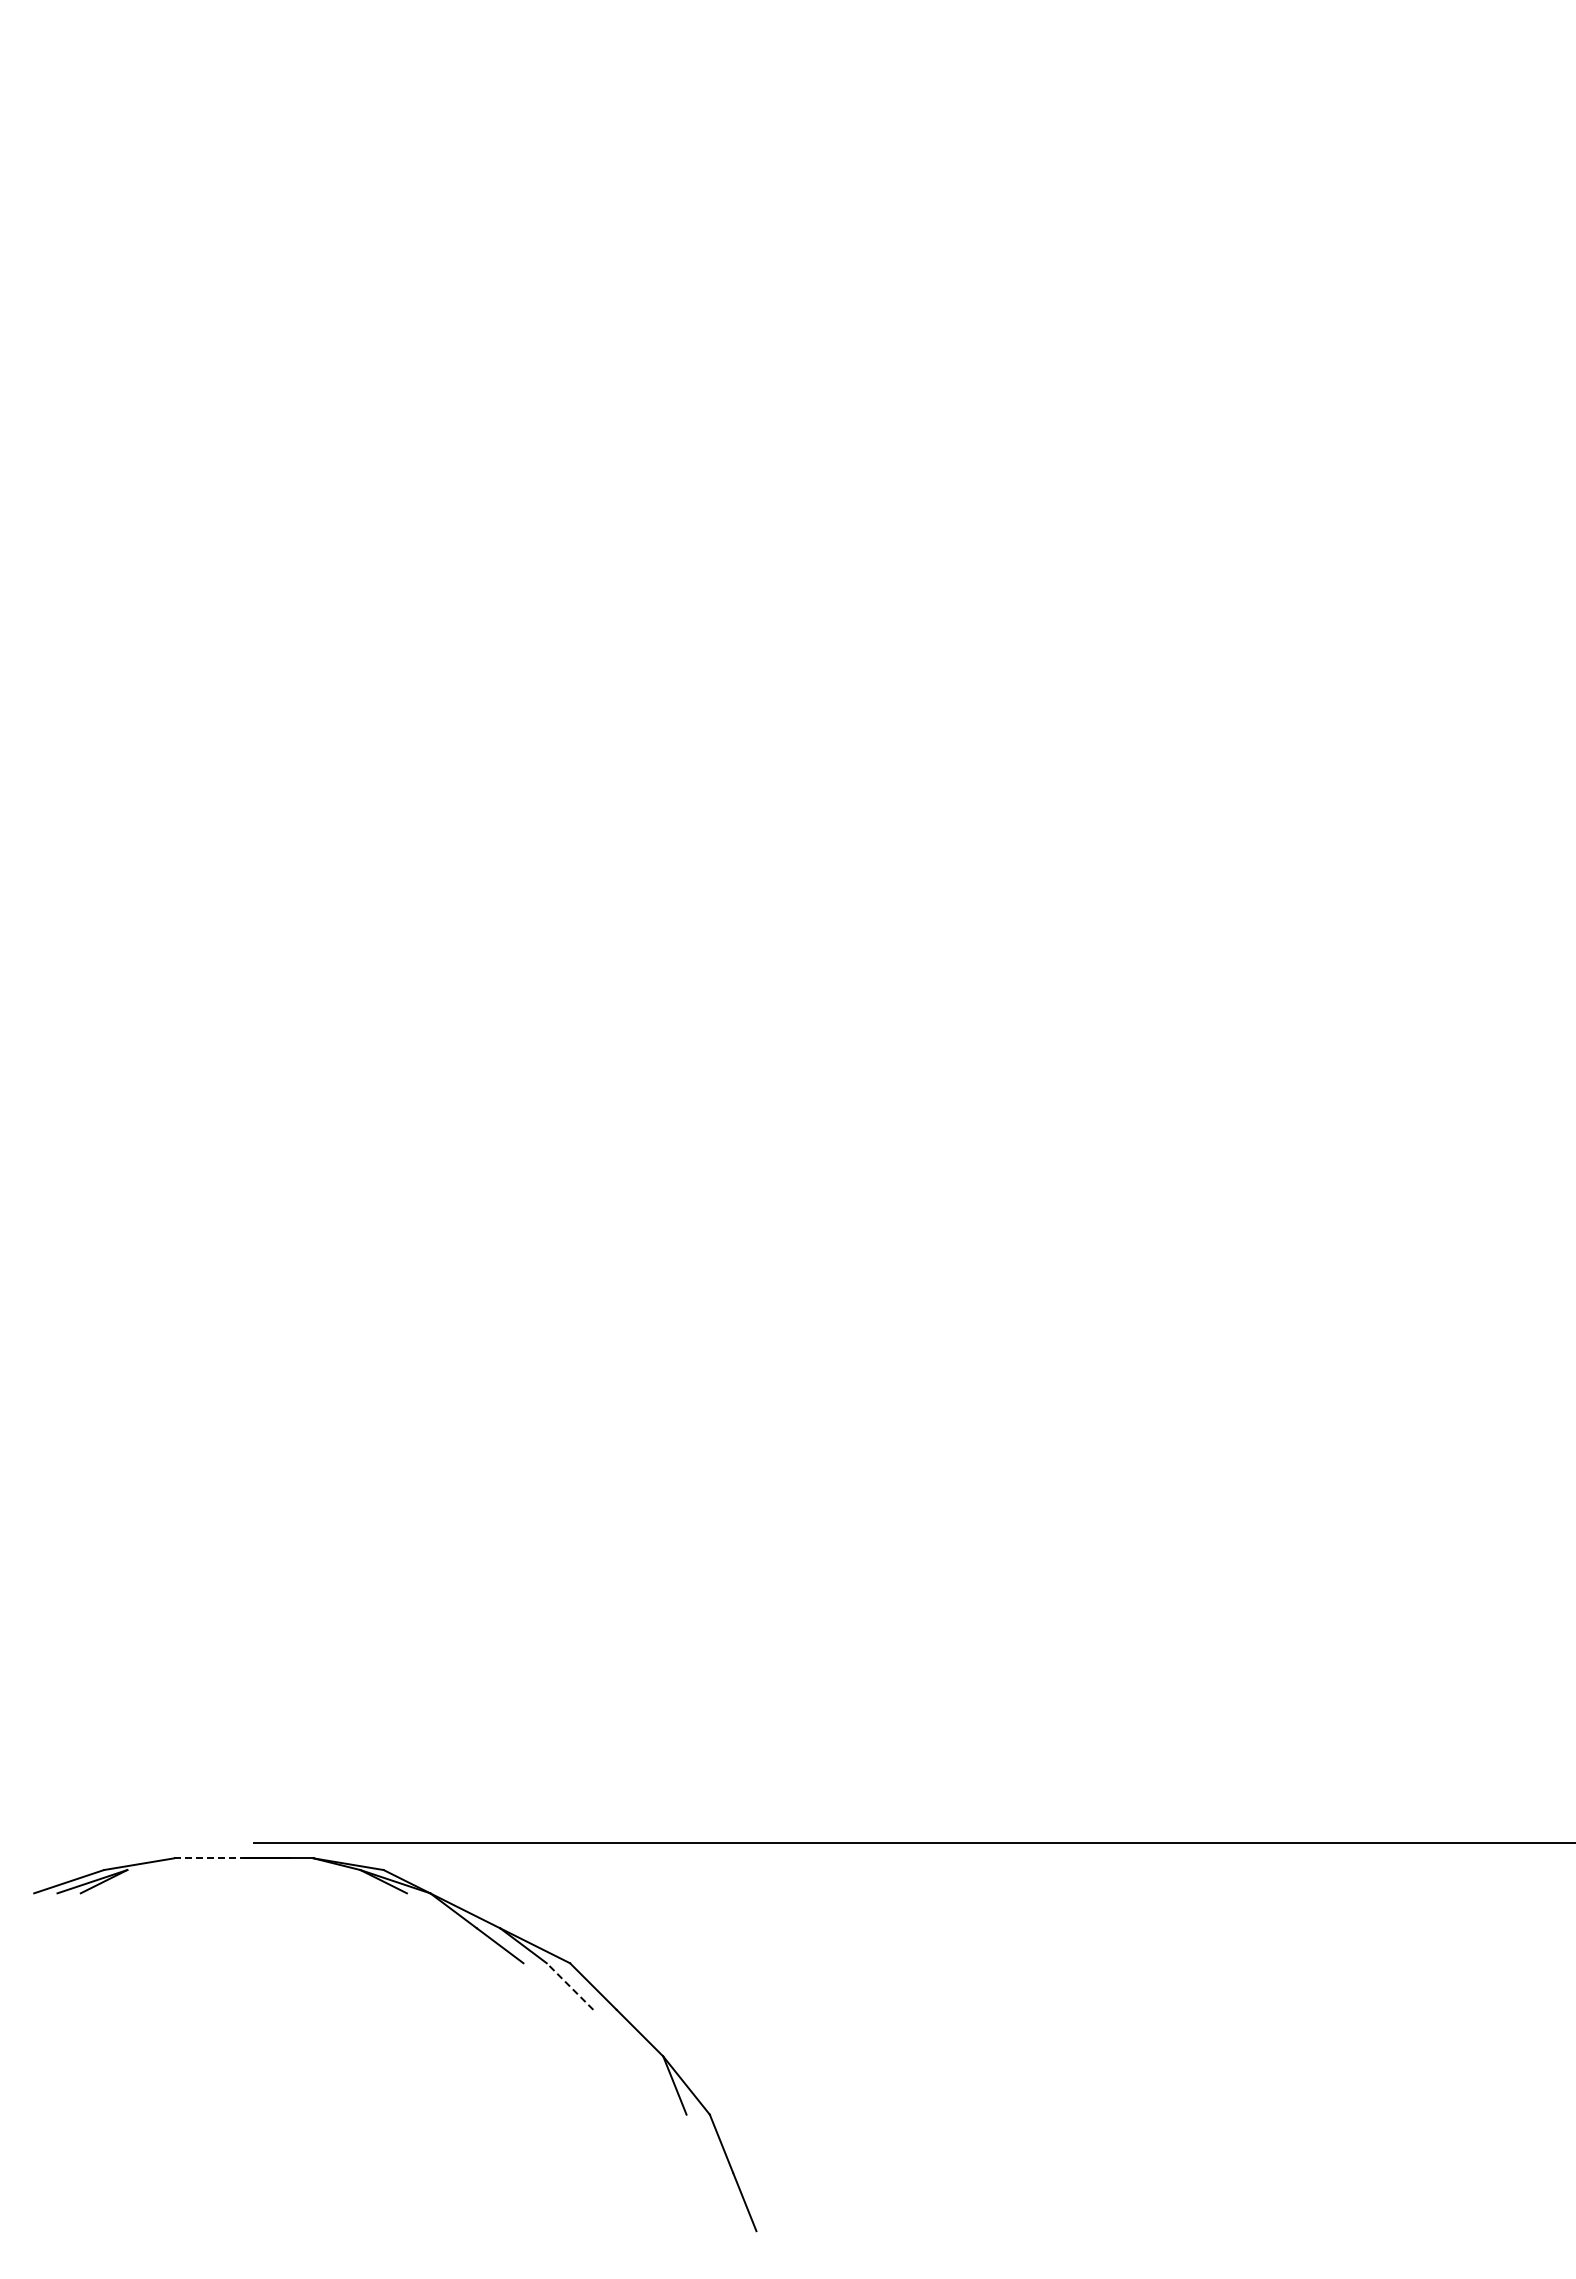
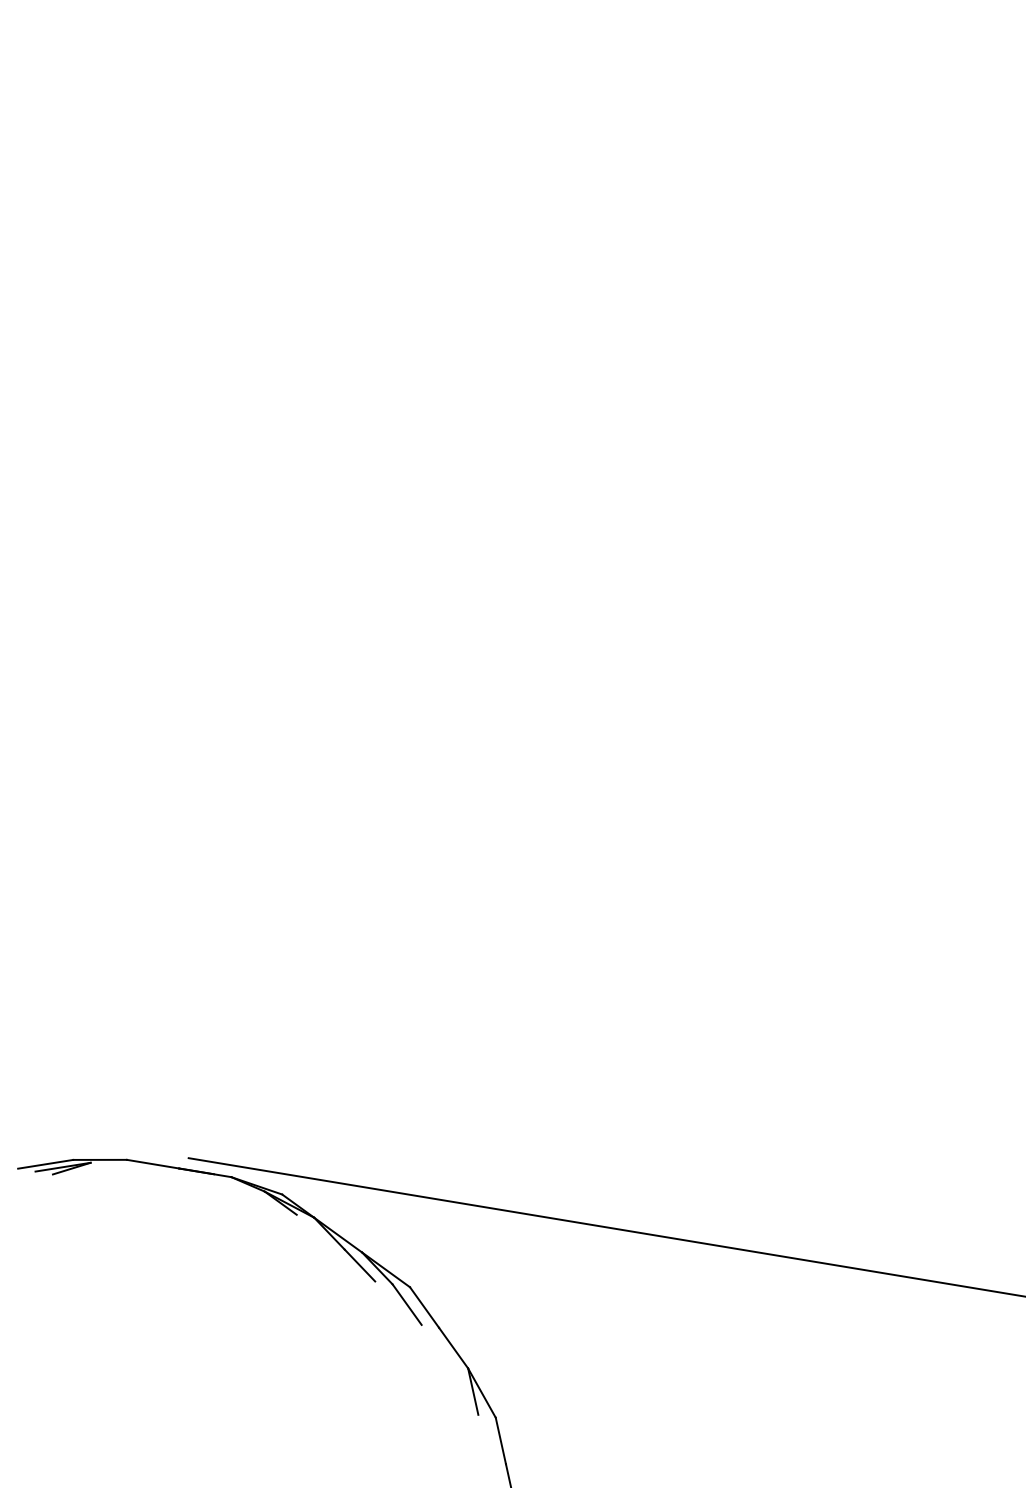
line: (208, 1858) -> (152, 1164), dashed -> solid
line: (570, 1986) -> (407, 1304), dashed -> solid

